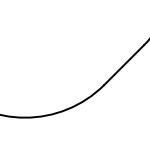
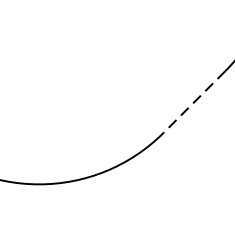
line: (124, 65) -> (195, 102), solid -> dashed

